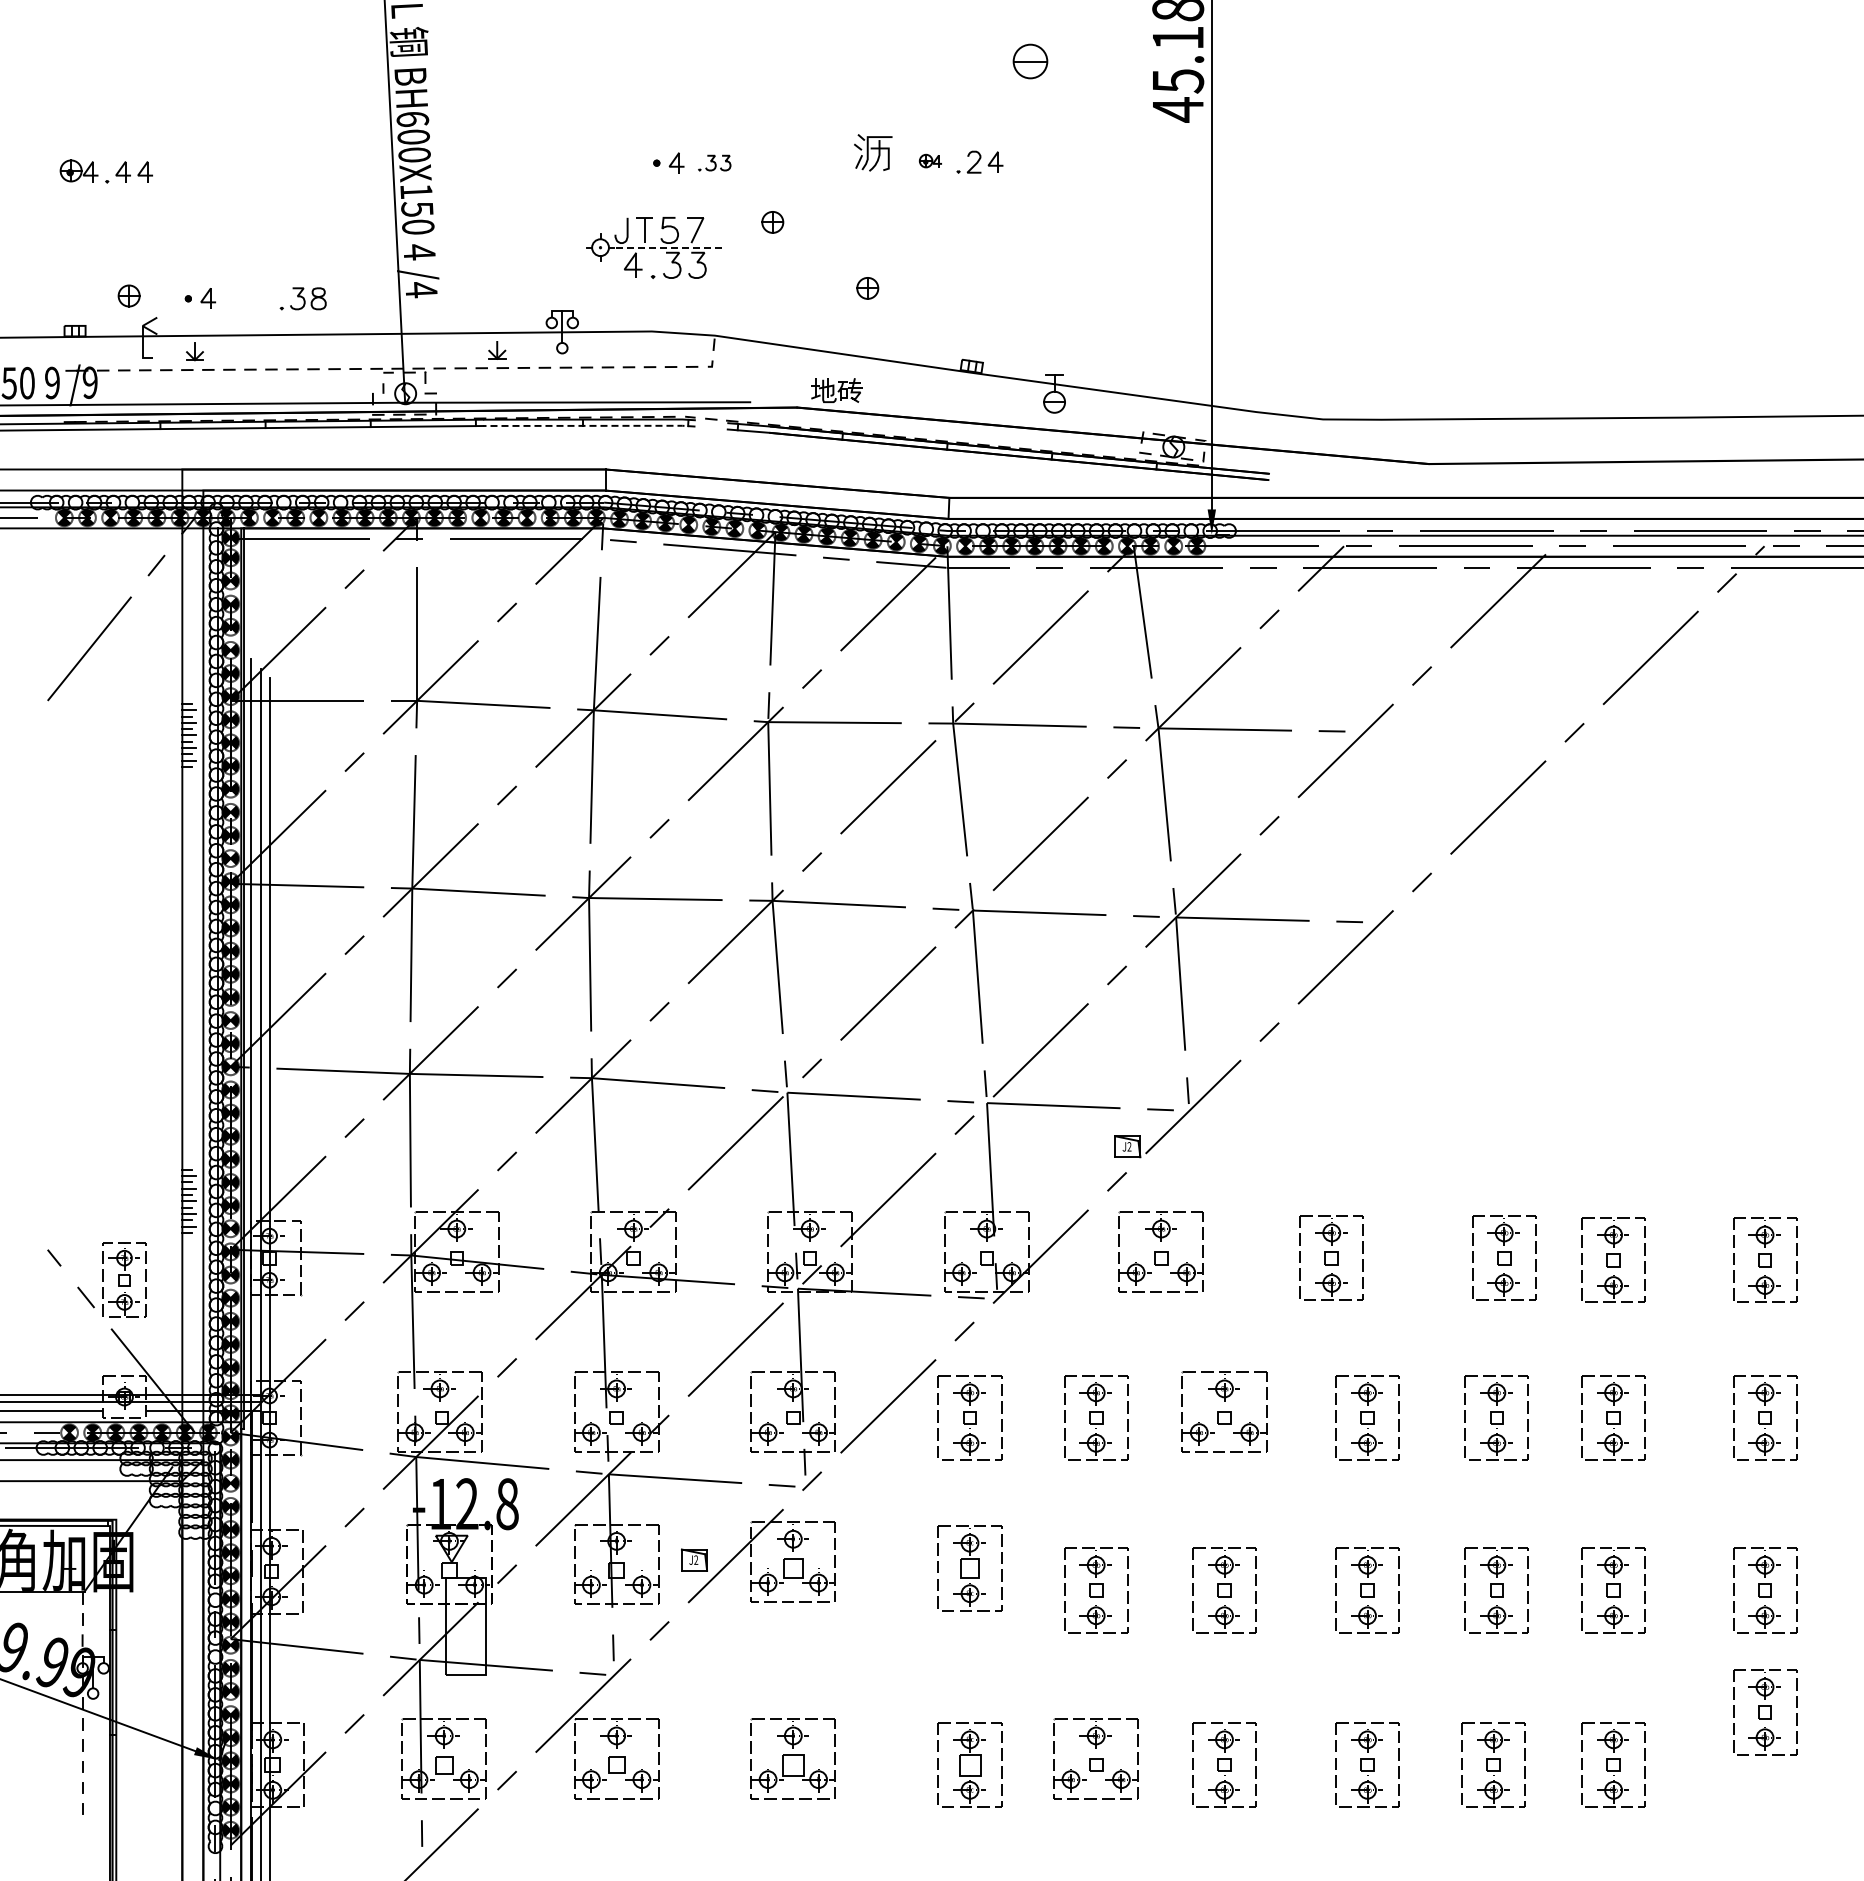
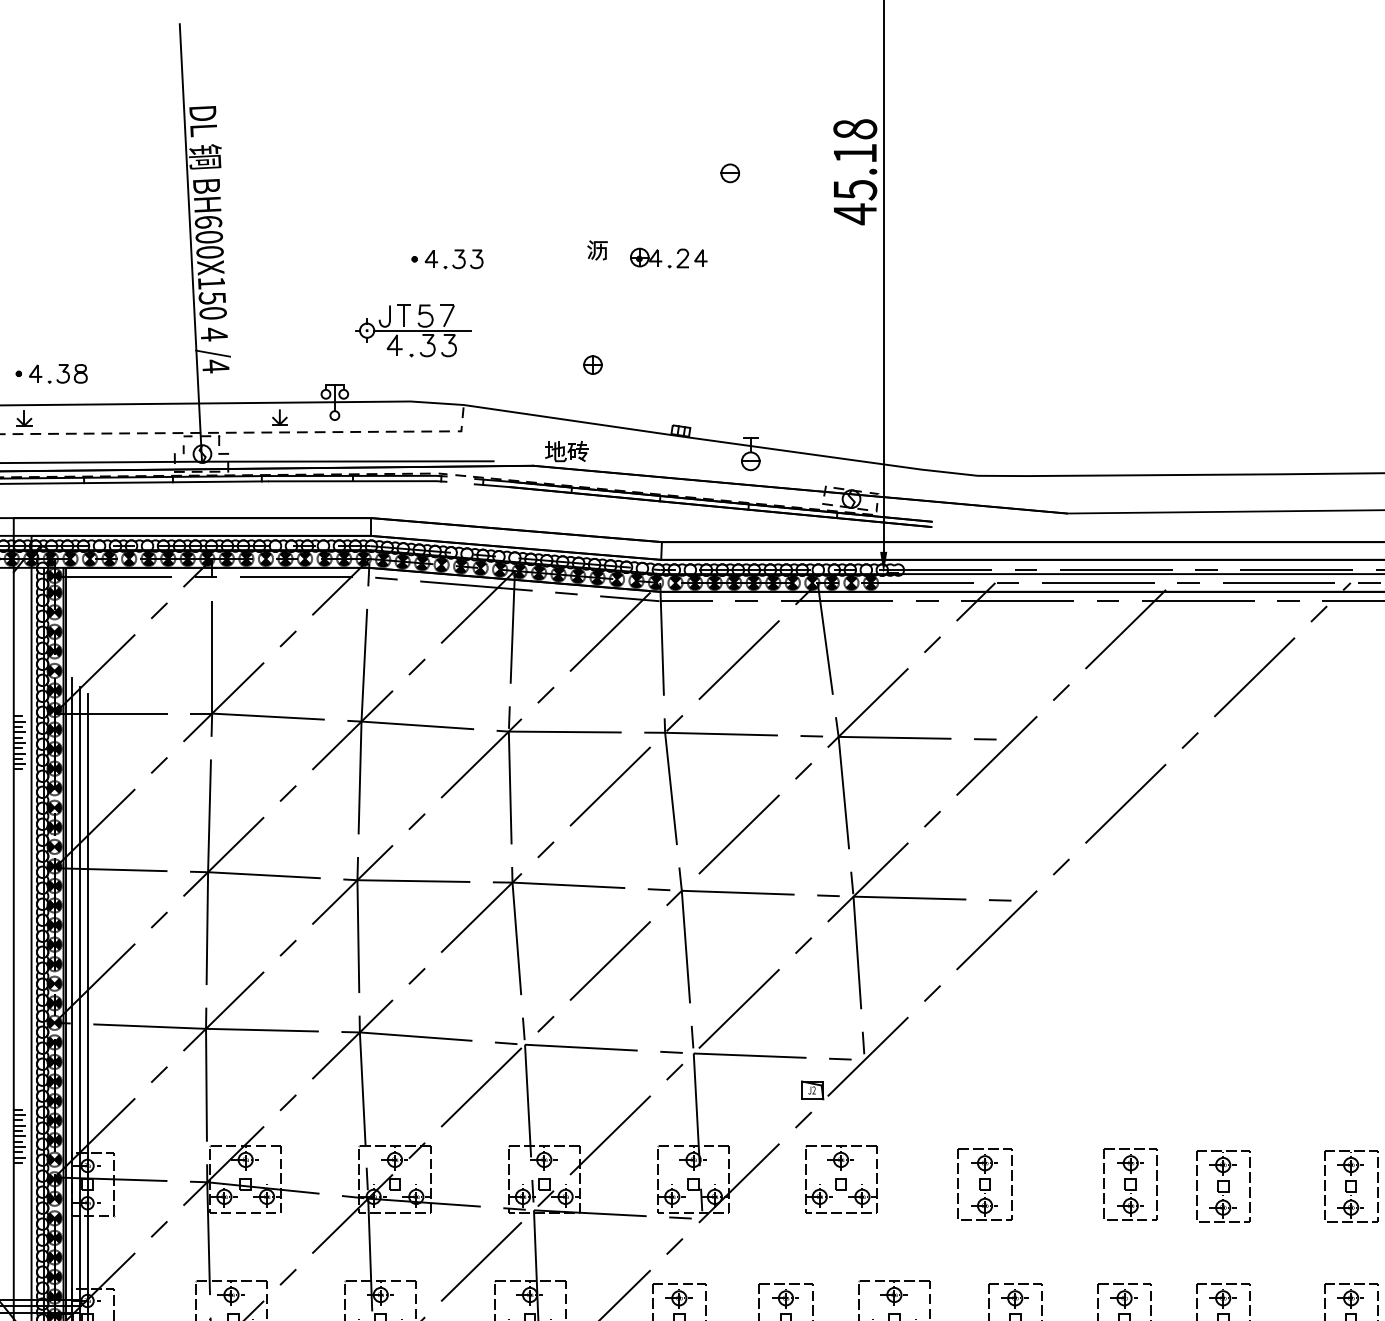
part: (1029, 61) -> (729, 173), size x0.62
part: (873, 152) -> (597, 250), size x0.62
part: (930, 160) -> (645, 257), size x1.67
part: (714, 162) -> (463, 258), size x1.43
part: (772, 222) -> (512, 309), removed
line: (670, 247) -> (426, 330), dashed -> solid
part: (302, 298) -> (67, 373), moved
line: (589, 425) -> (357, 480), dashed -> solid

